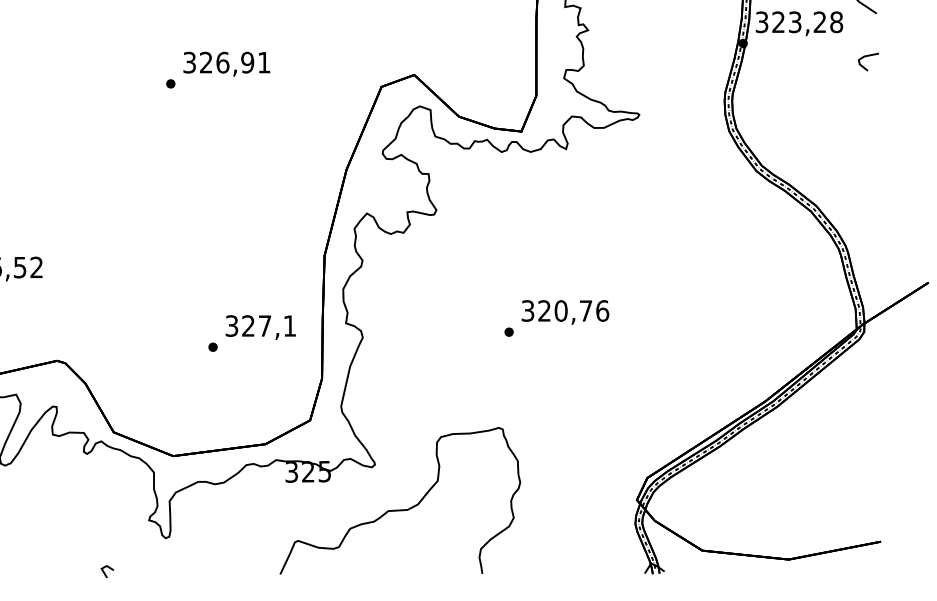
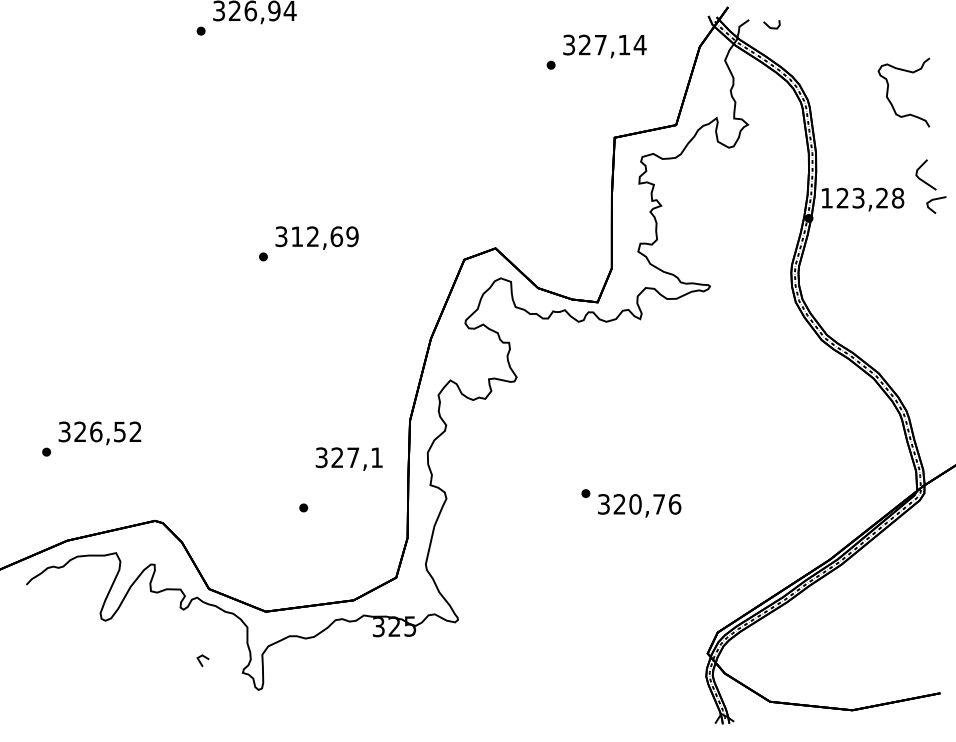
text: (761, 21) -> (826, 197), 323,28 -> 123,28
line: (867, 57) -> (935, 200), moved
text: (234, 62) -> (324, 236), 326,91 -> 312,69
text: (565, 312) -> (639, 505), moved
text: (260, 326) -> (348, 458), moved
curve: (400, 509) -> (482, 662), removed
line: (104, 571) -> (200, 660), moved

